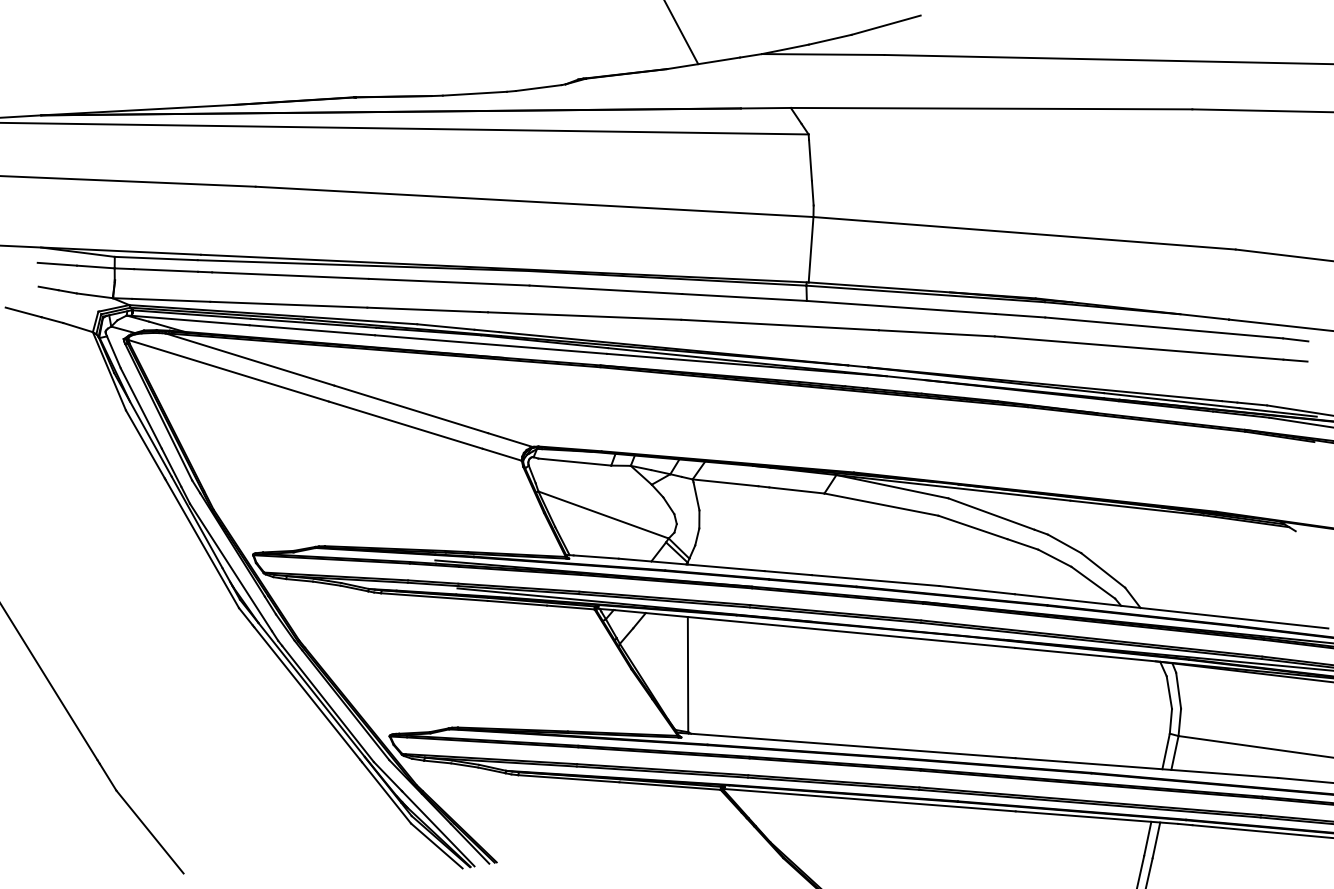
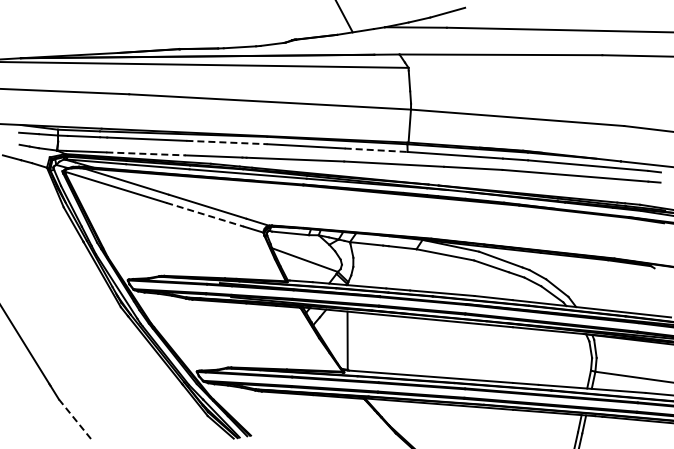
line: (448, 282) -> (226, 142), solid -> dashed
line: (745, 298) -> (376, 150), solid -> dashed
line: (289, 303) -> (146, 153), solid -> dashed
line: (406, 424) -> (205, 214), solid -> dashed
line: (149, 832) -> (75, 420), solid -> dashed

